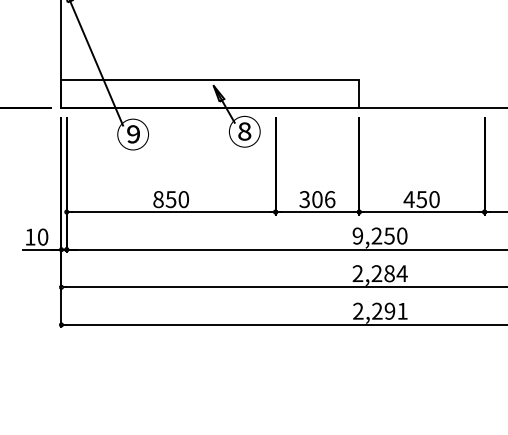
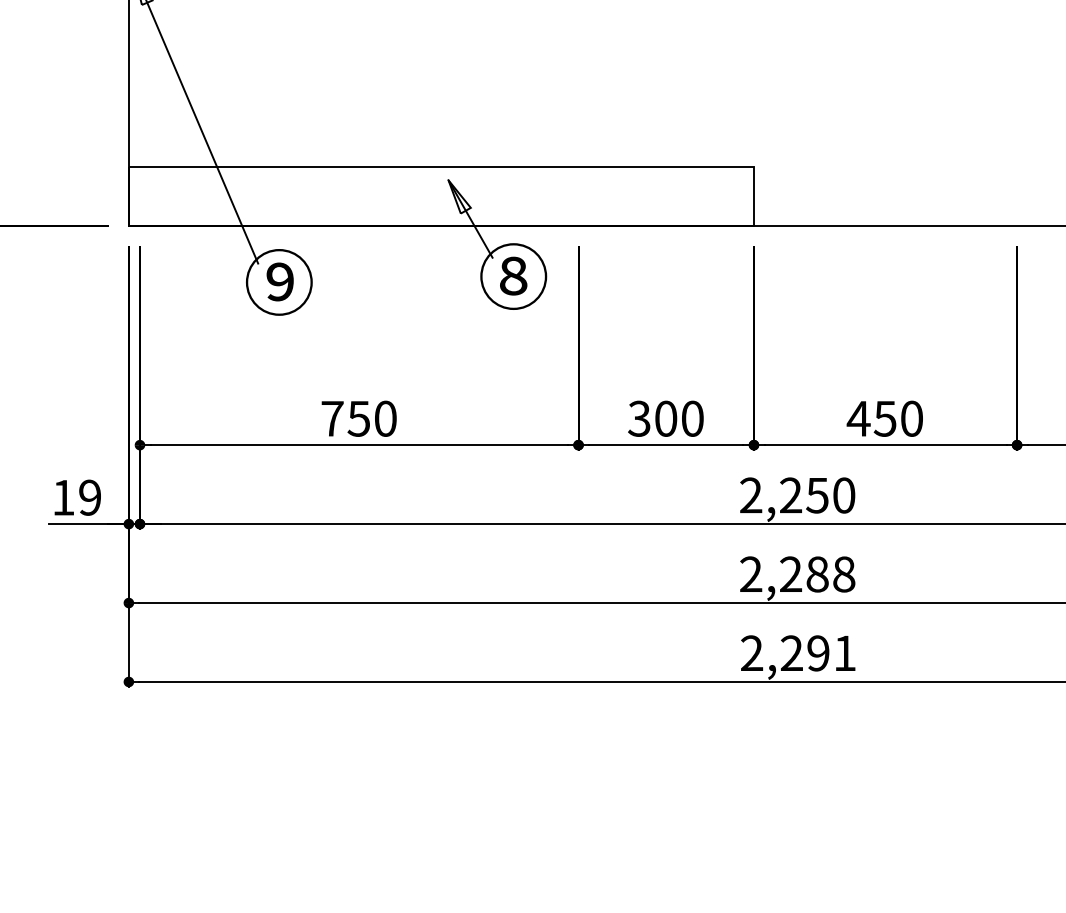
text: (158, 199) -> (332, 418), 850 -> 750
text: (330, 199) -> (693, 418), 306 -> 300
text: (42, 236) -> (89, 496), 10 -> 19
text: (357, 236) -> (750, 496), 9,250 -> 2,250
text: (401, 273) -> (842, 574), 2,284 -> 2,288

